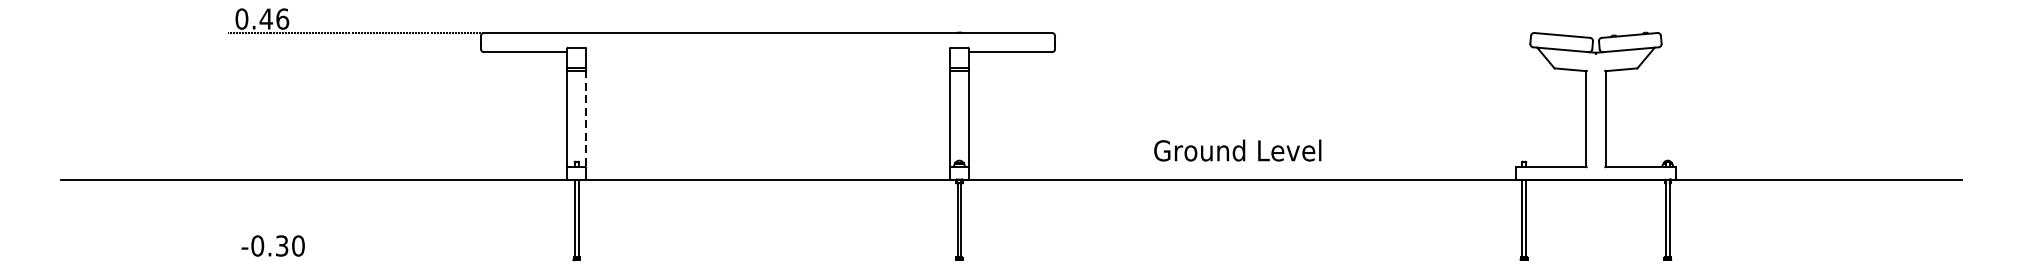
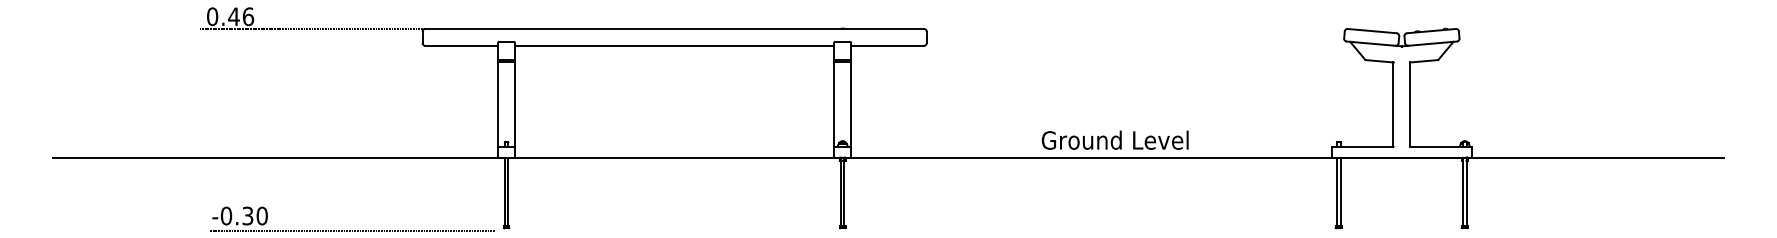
line: (767, 51) -> (674, 45), added
line: (586, 118) -> (515, 104), dashed -> solid
text: (1236, 149) -> (1114, 139), moved
line: (400, 262) -> (351, 230), added

